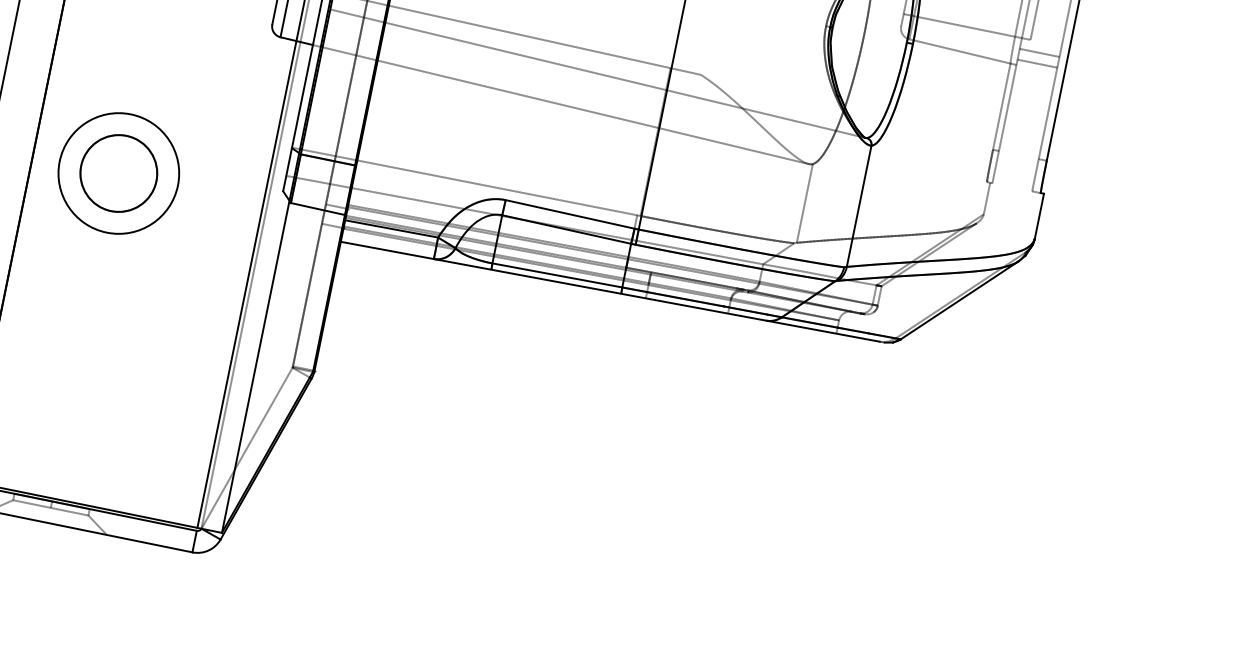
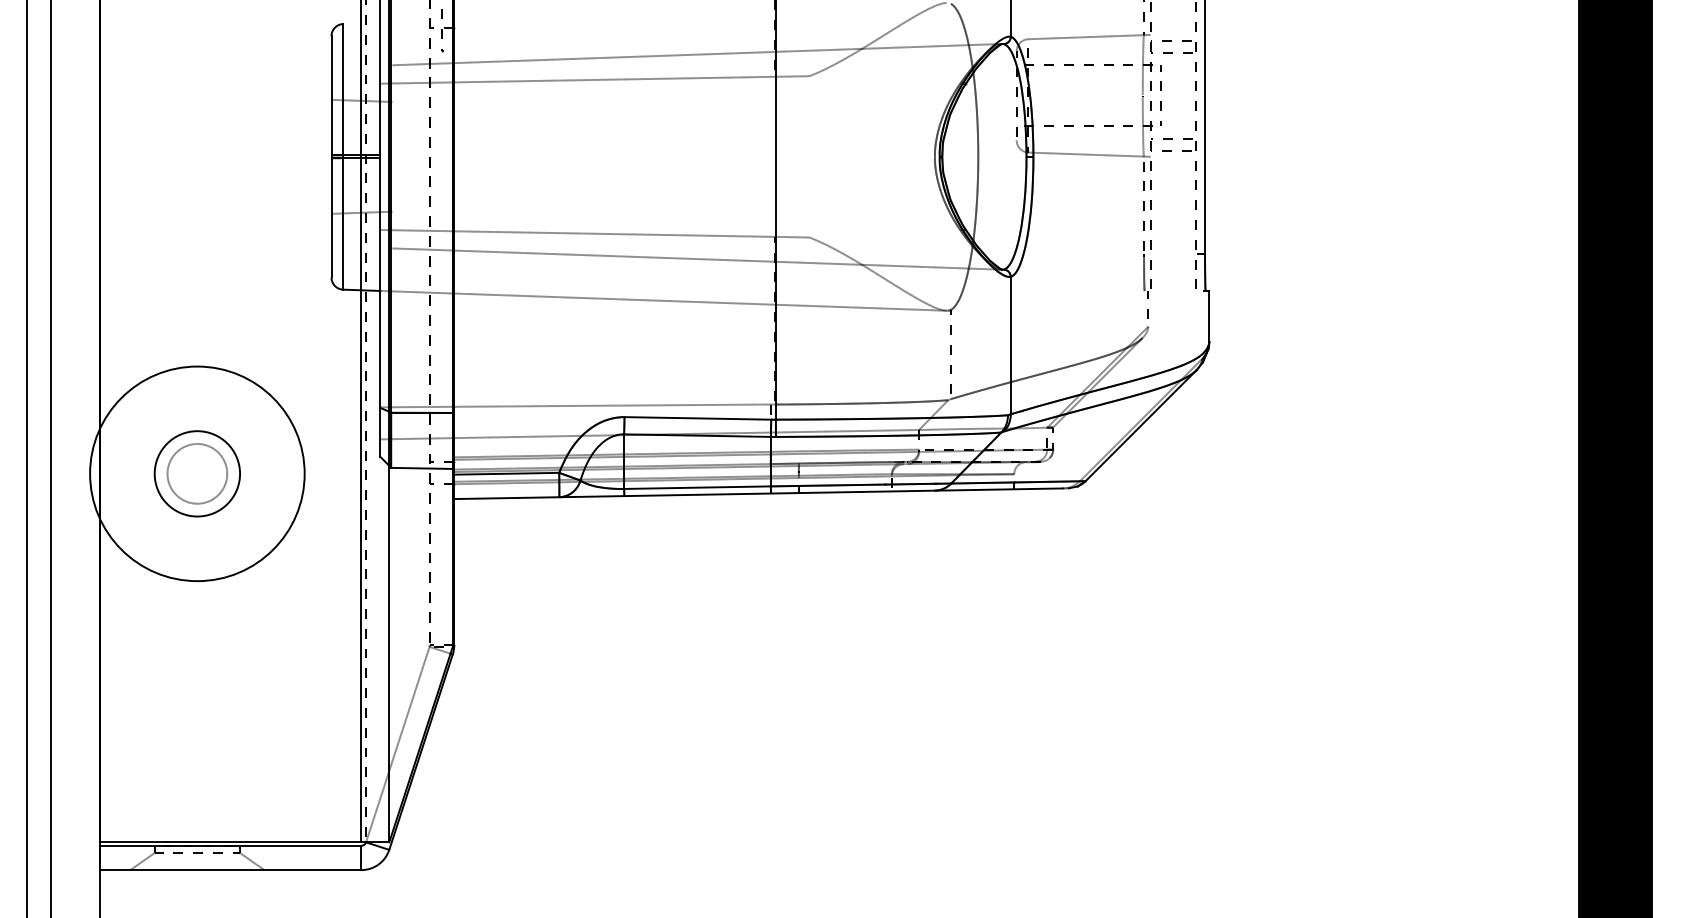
circle: (119, 173) -> (197, 473), size x0.7
circle: (119, 173) -> (197, 473), size x1.6

